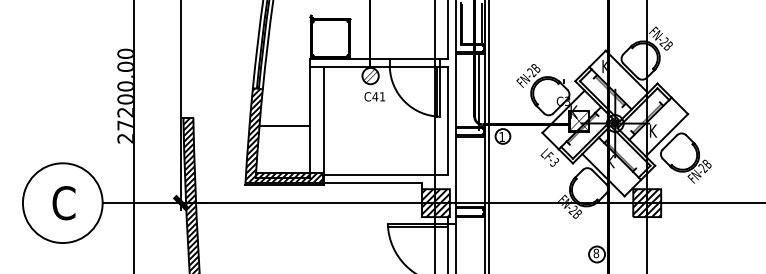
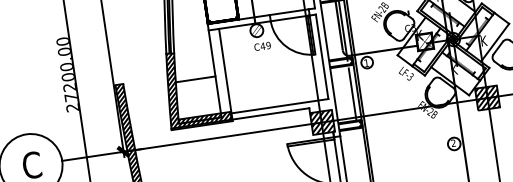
text: (382, 96) -> (268, 45), C41 -> C49
line: (478, 173) -> (352, 94), added
text: (596, 253) -> (453, 143), 8 -> 2

